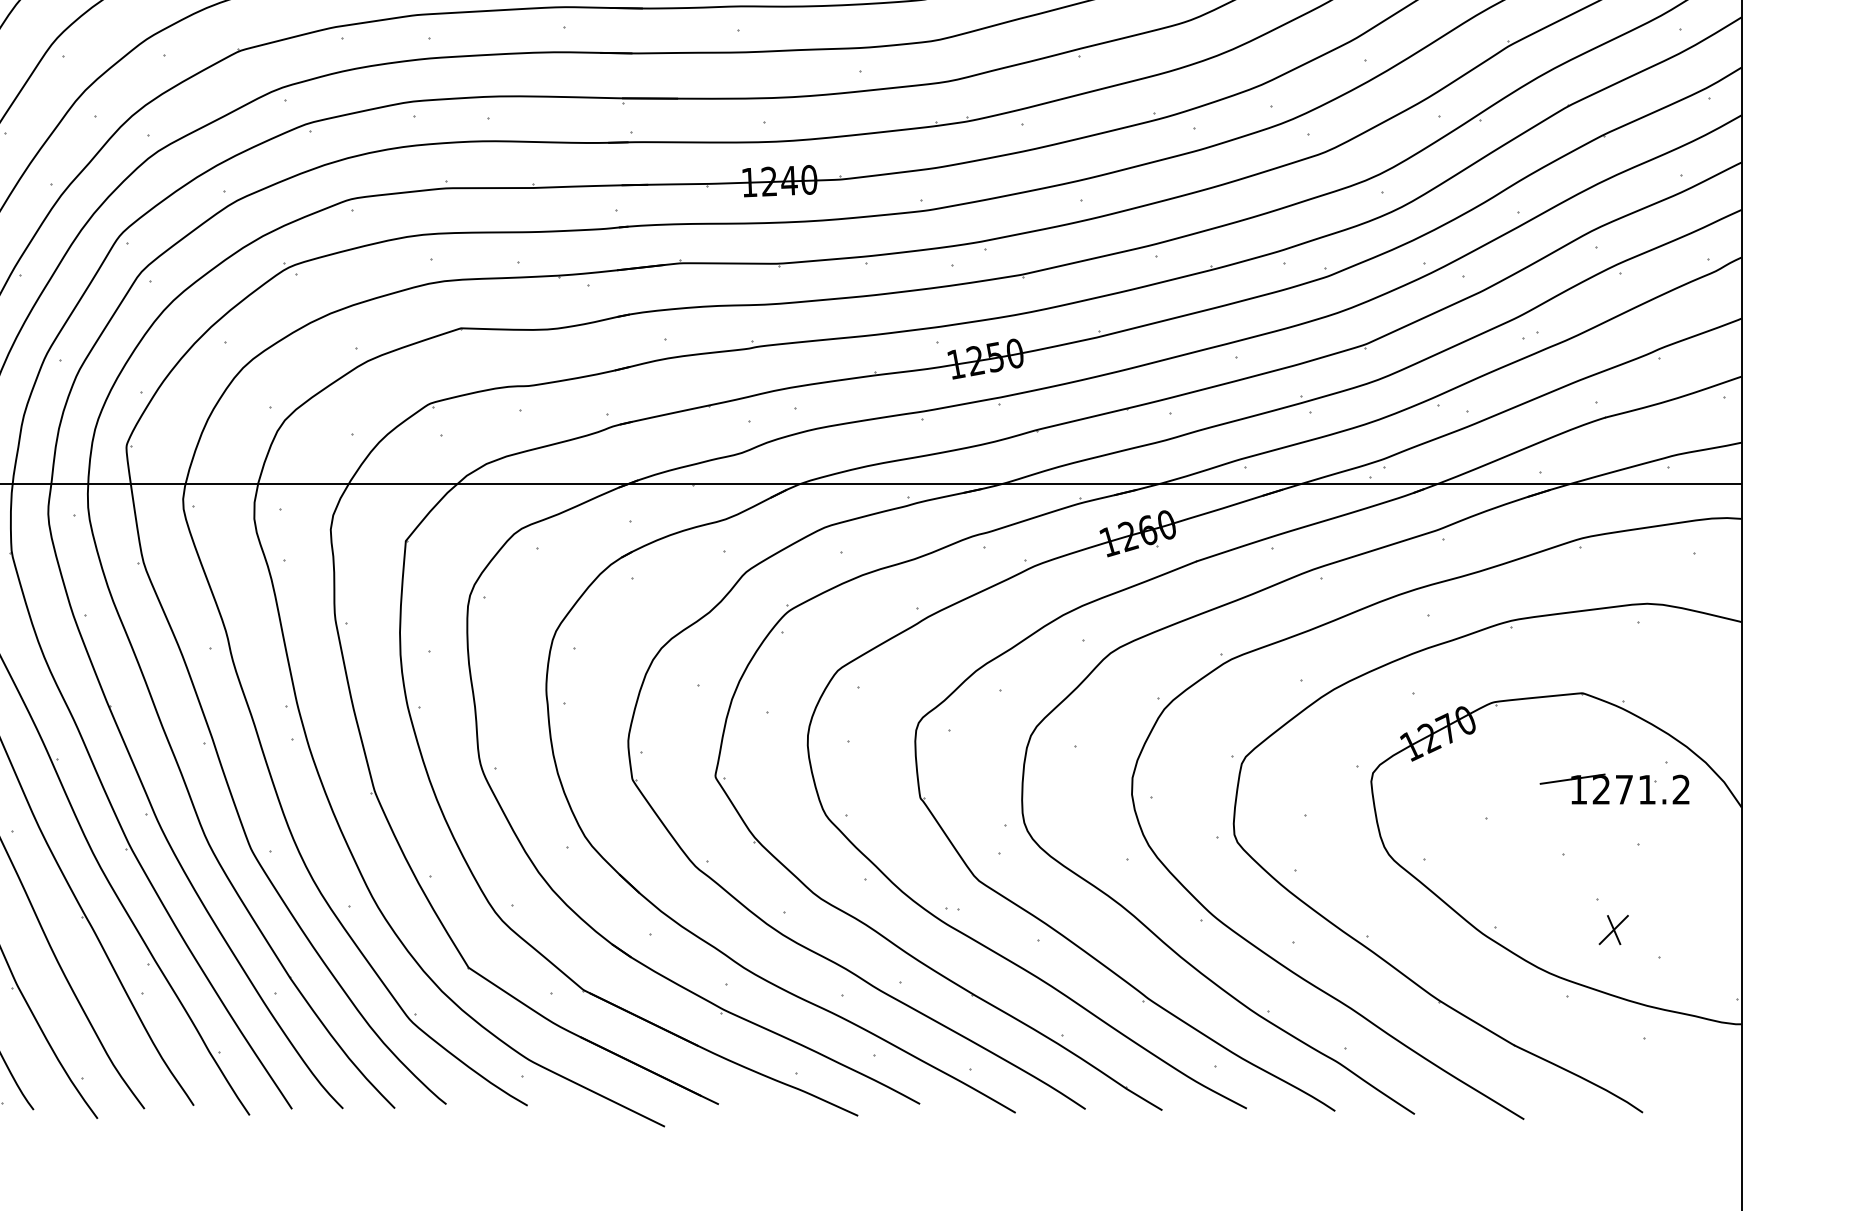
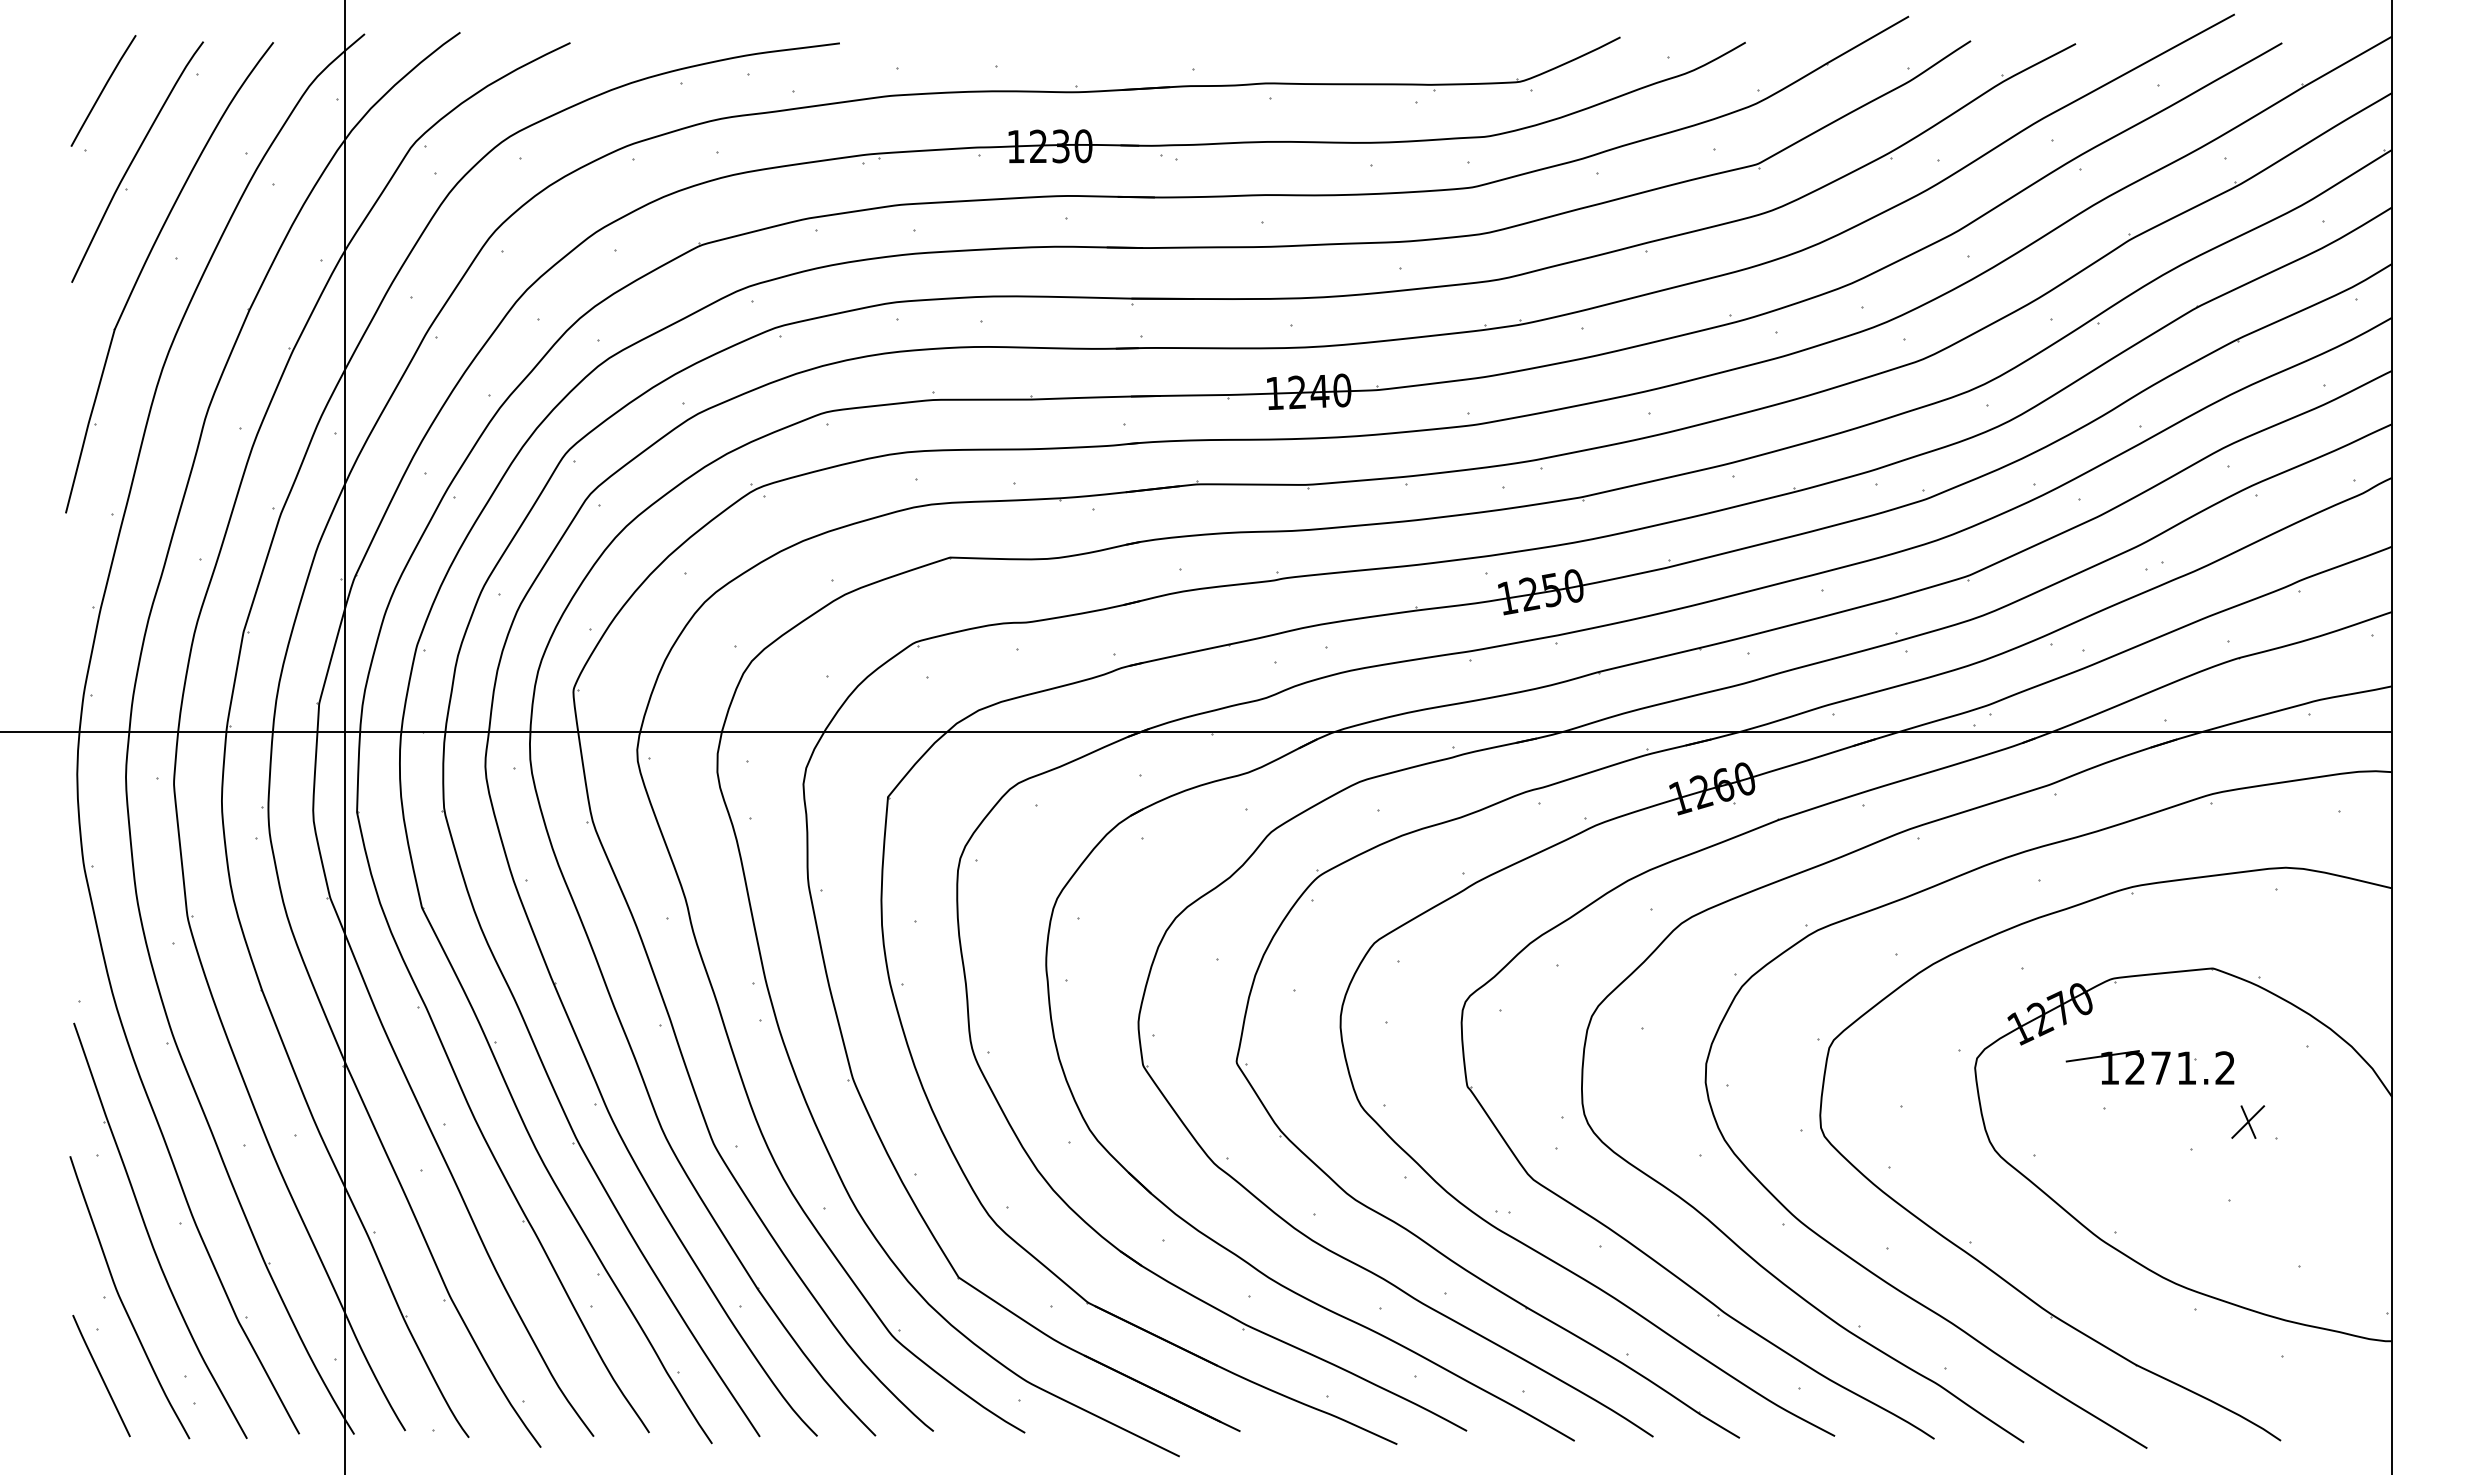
part: (1608, 786) -> (2143, 1064), moved
part: (1614, 929) -> (2248, 1121), moved

